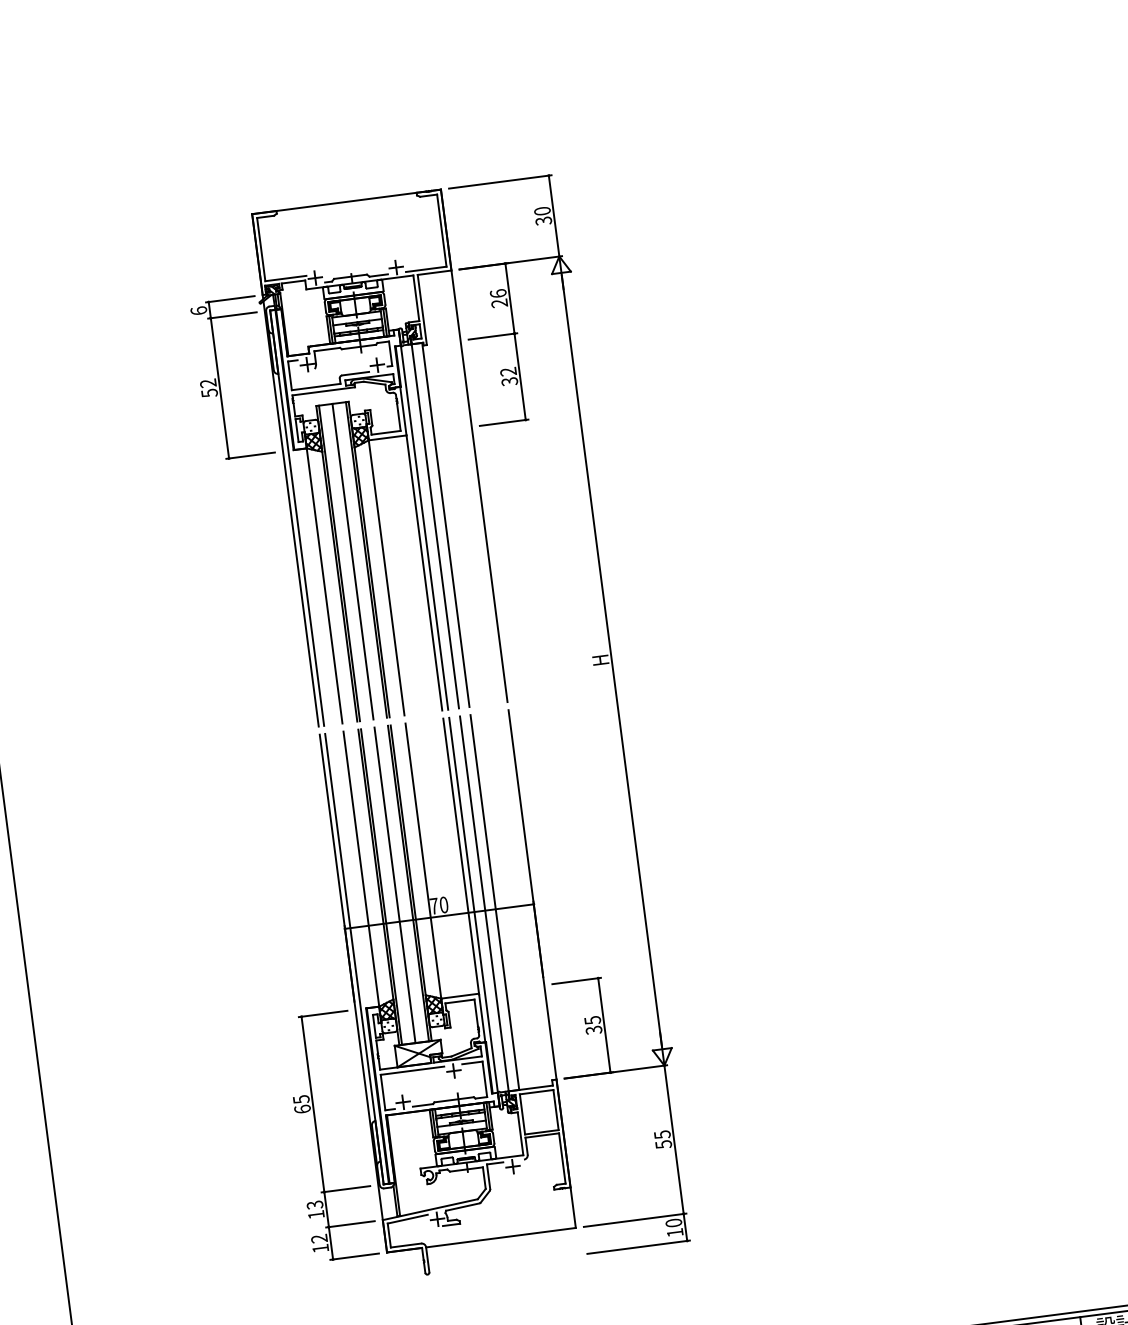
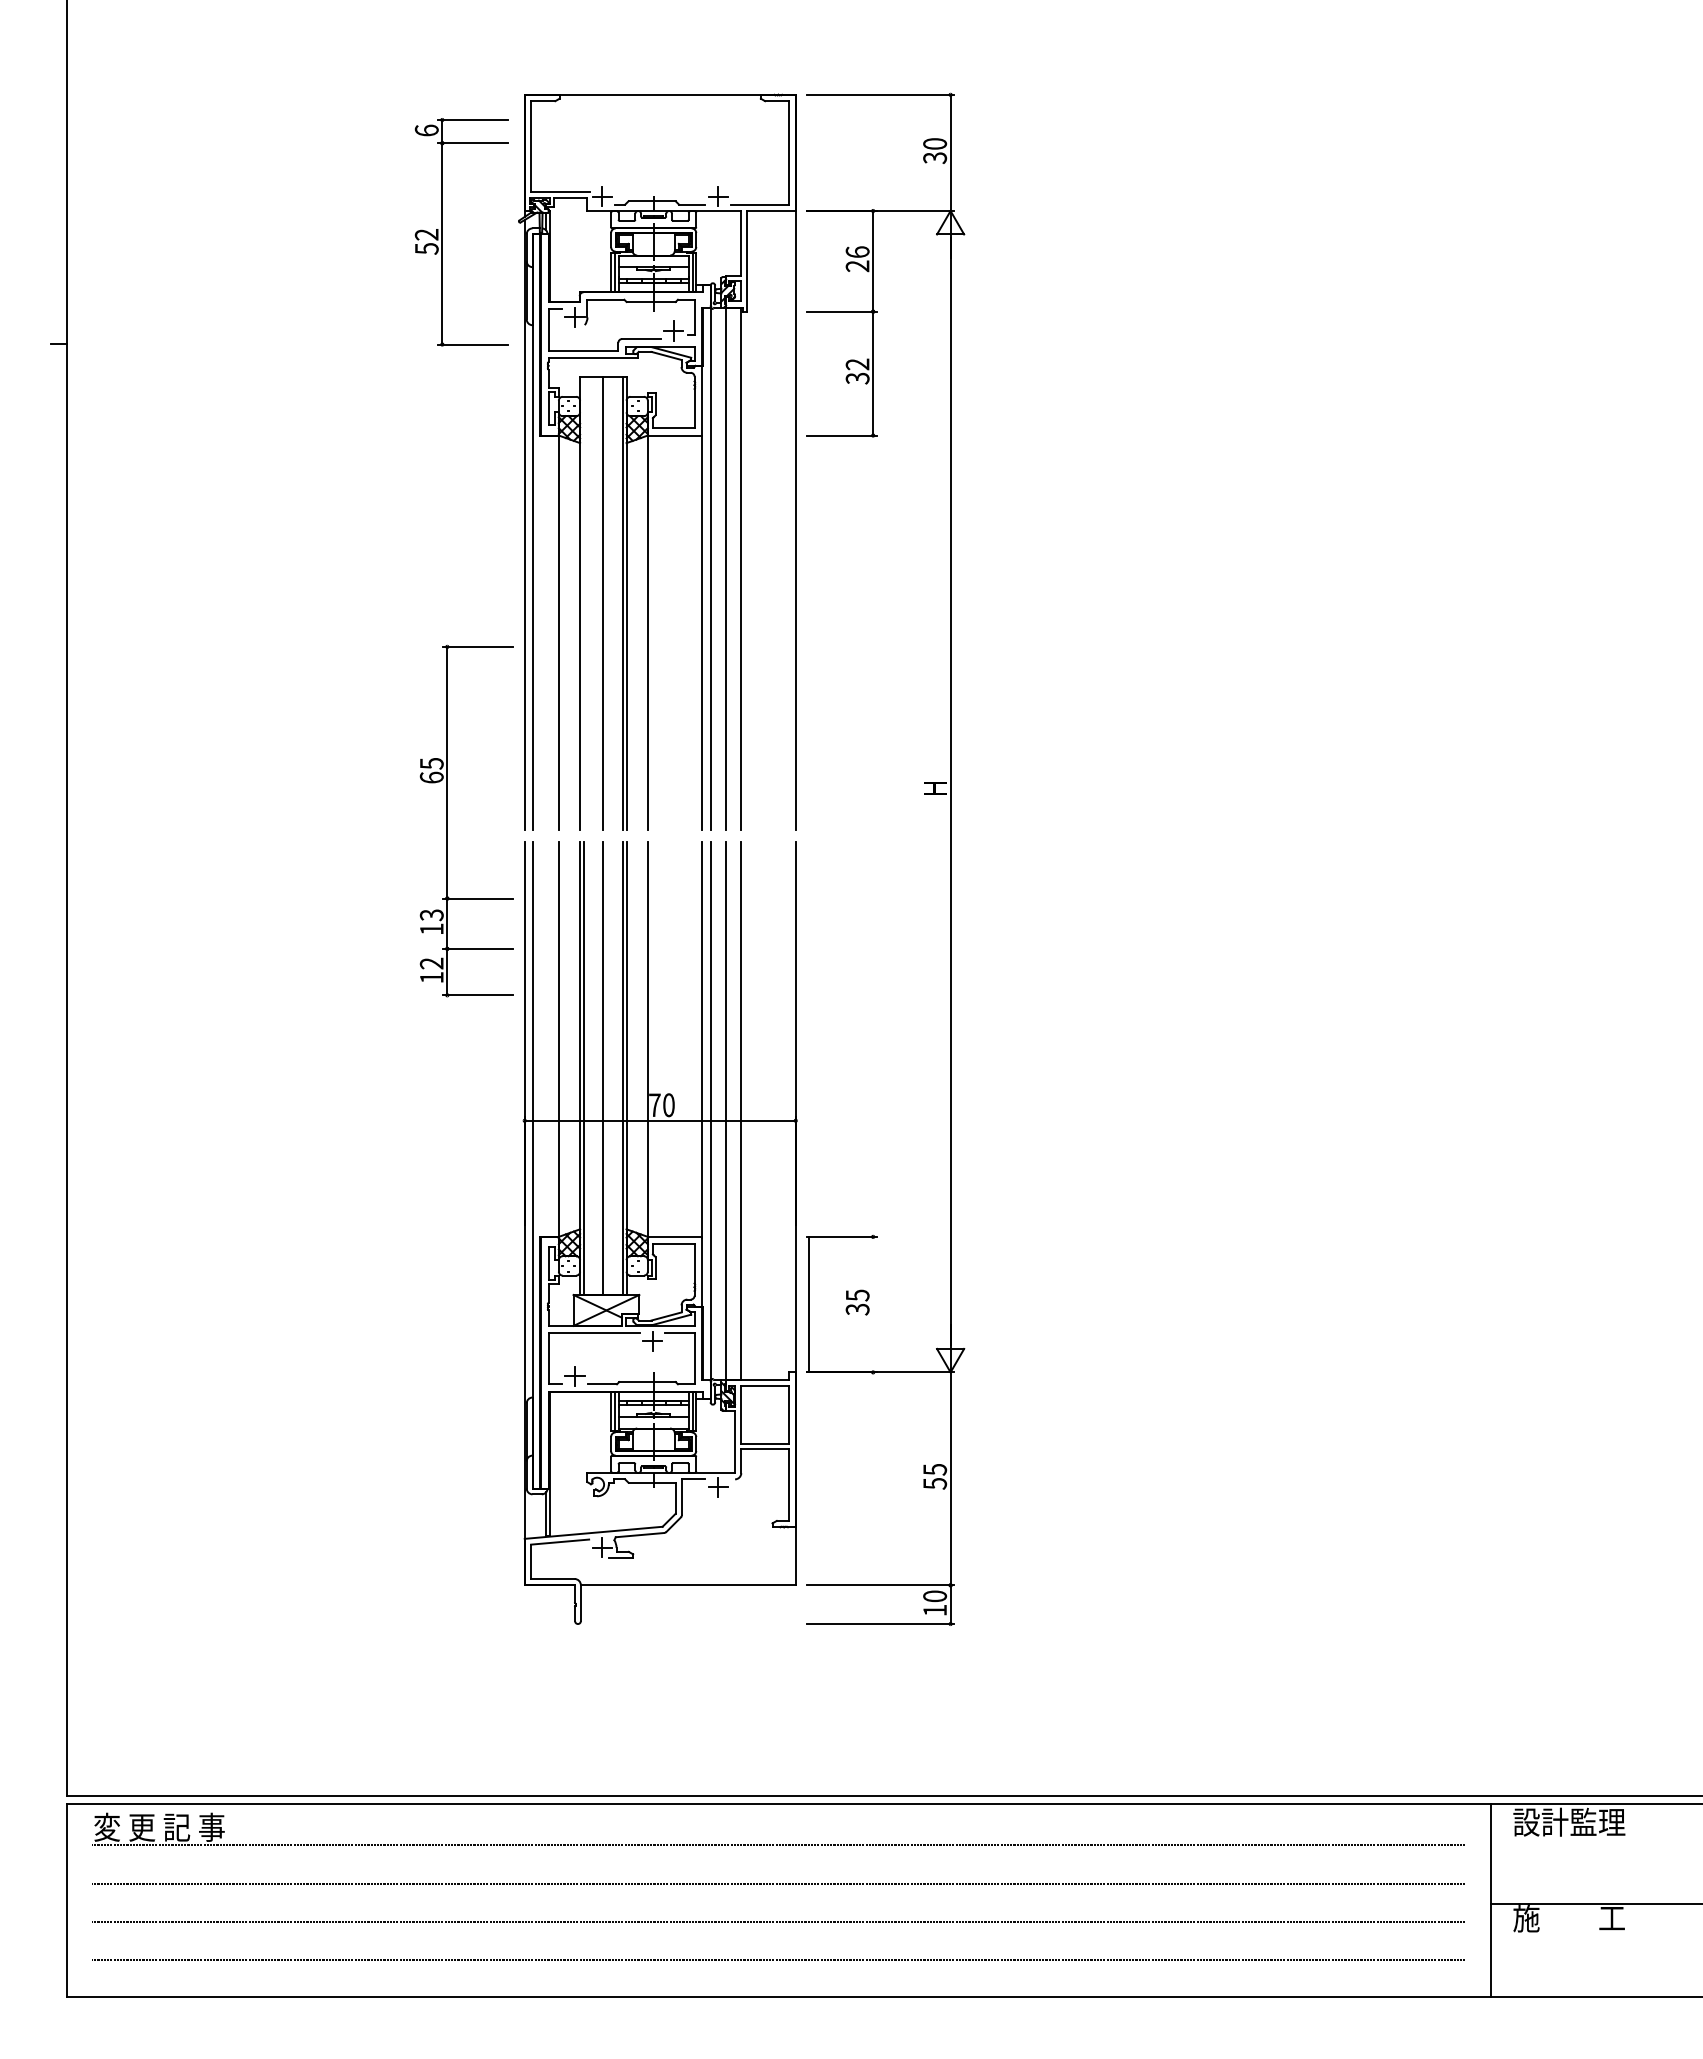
part: (219, 380) -> (442, 232), moved
line: (339, 563) -> (583, 603), removed
line: (604, 1025) -> (809, 1304), moved
part: (317, 1137) -> (447, 820), moved

